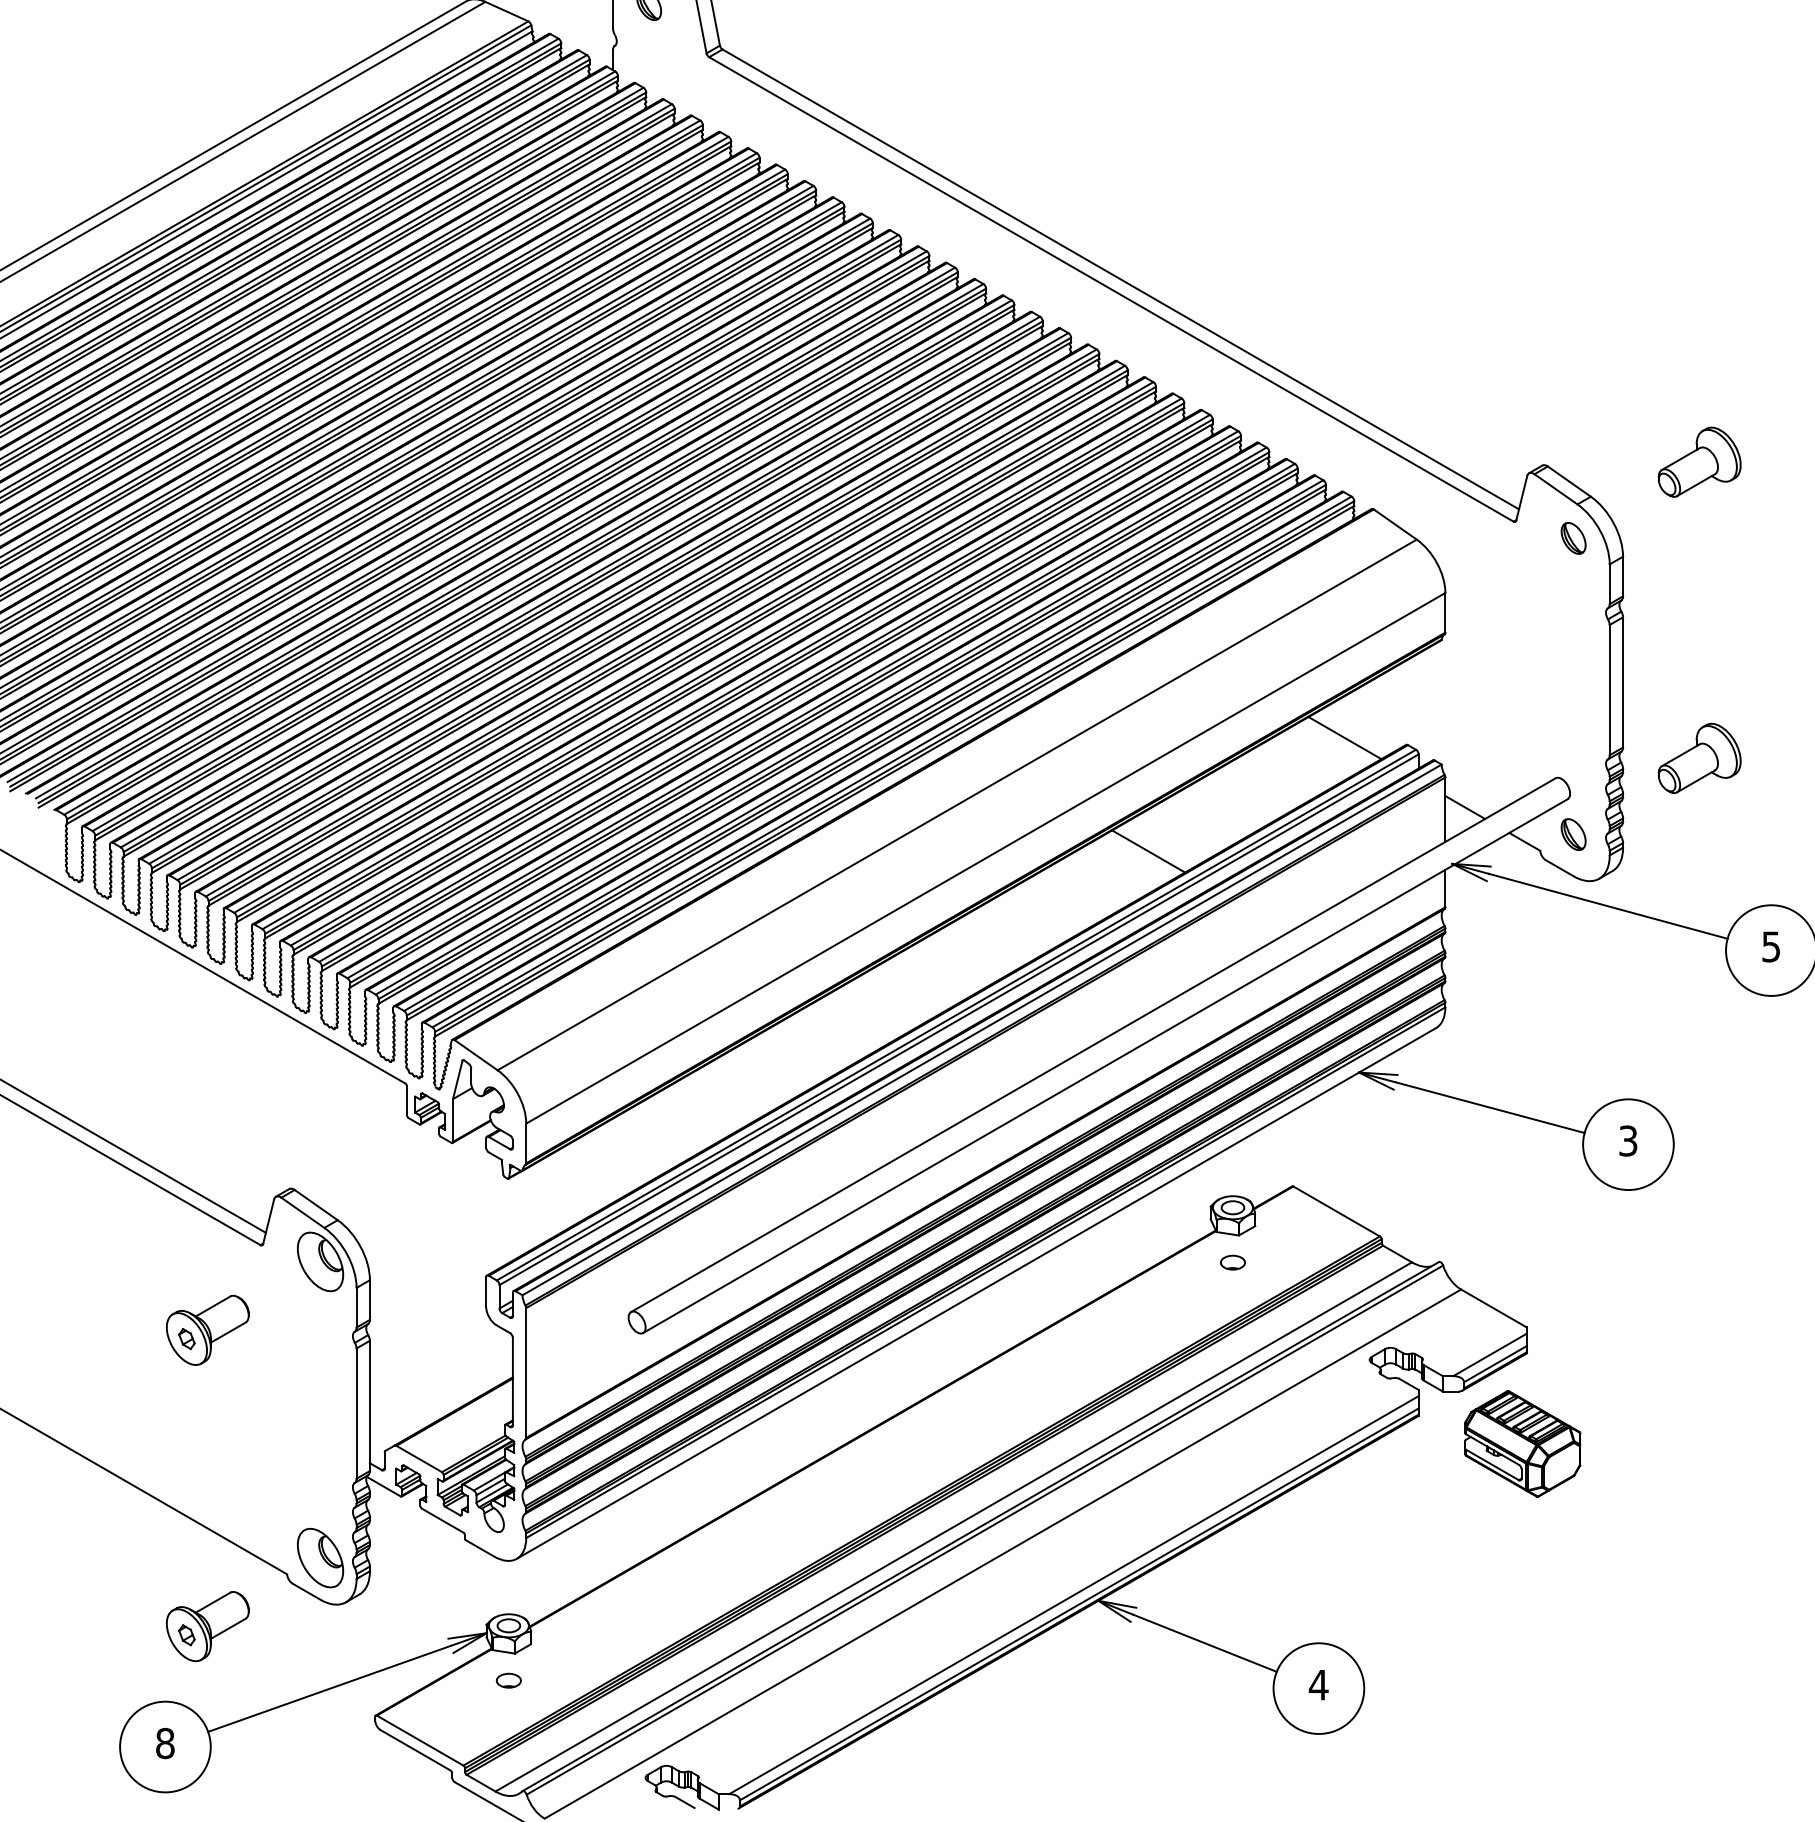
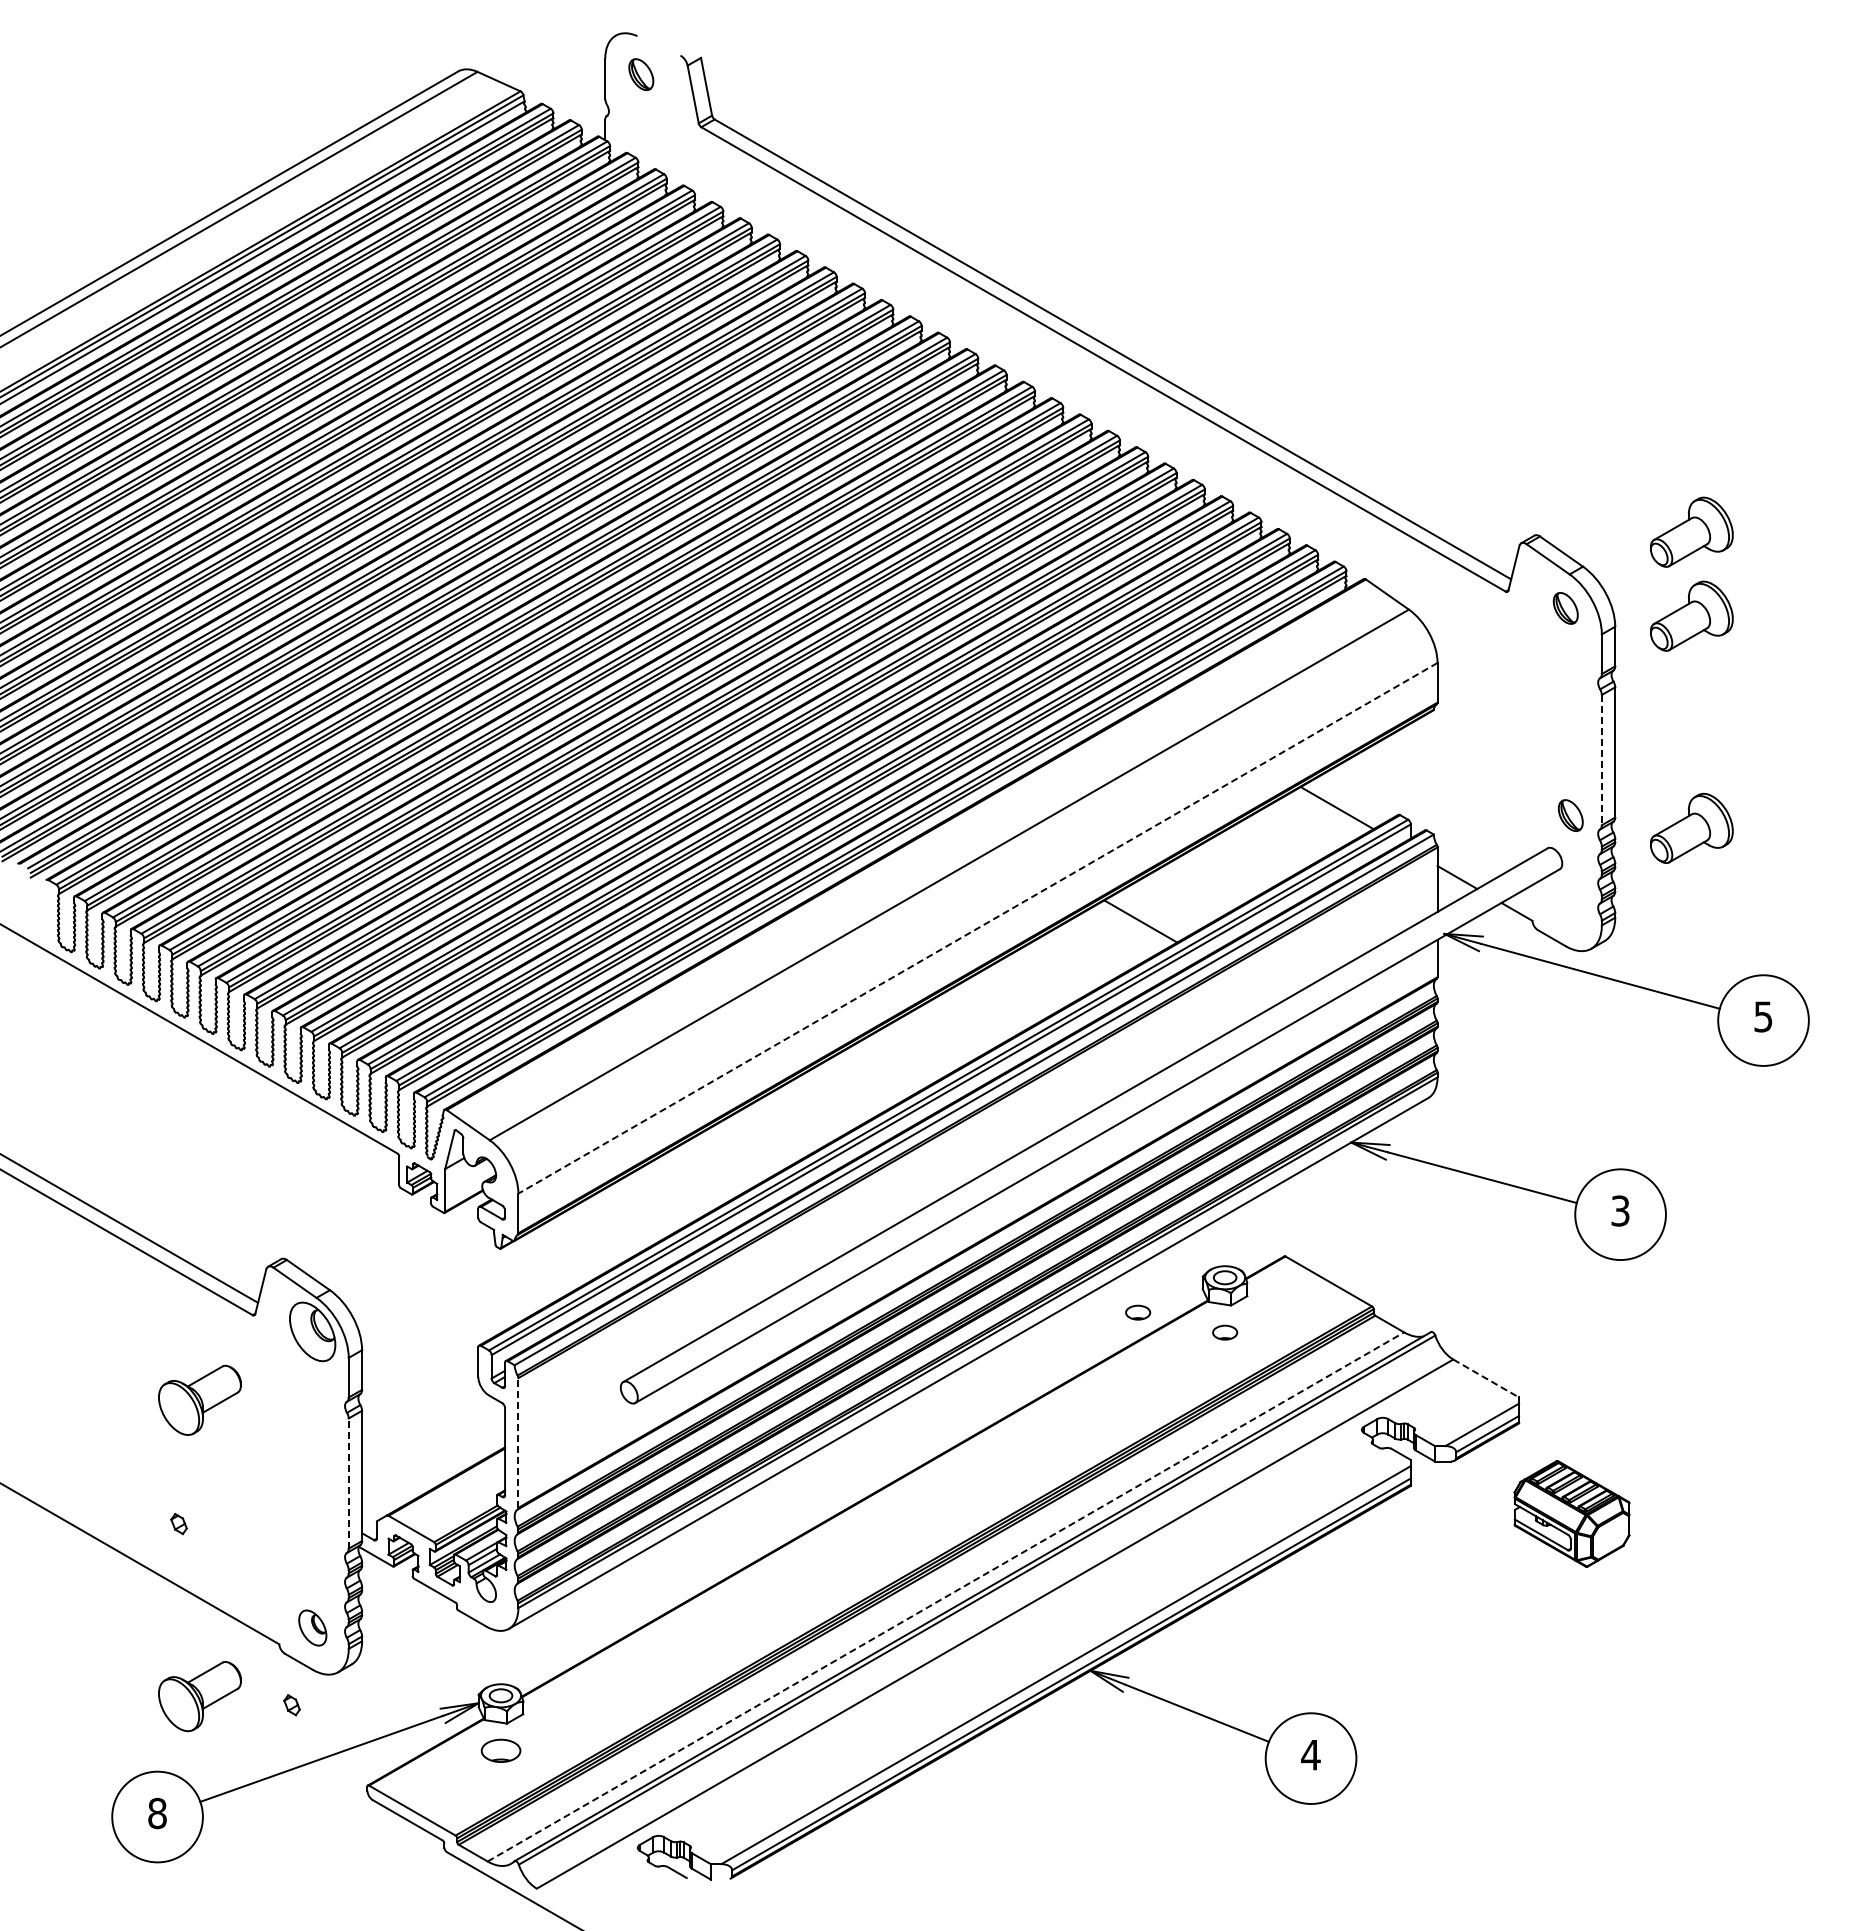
part: (1699, 545) -> (1691, 615), added
line: (1609, 690) -> (1601, 760), solid -> dashed
part: (1573, 834) -> (1570, 815), moved
line: (985, 858) -> (977, 928), solid -> dashed
part: (1146, 1242) -> (1138, 1312), added
line: (1494, 1308) -> (1486, 1378), solid -> dashed
part: (186, 1339) -> (178, 1524), moved
line: (526, 1372) -> (518, 1442), solid -> dashed
line: (356, 1413) -> (348, 1483), solid -> dashed
part: (1522, 1443) -> (1571, 1513), moved
line: (954, 1526) -> (946, 1596), solid -> dashed
part: (320, 1557) -> (312, 1627), size x0.6
part: (186, 1635) -> (291, 1705), moved
part: (508, 1680) -> (500, 1750), size x1.6

